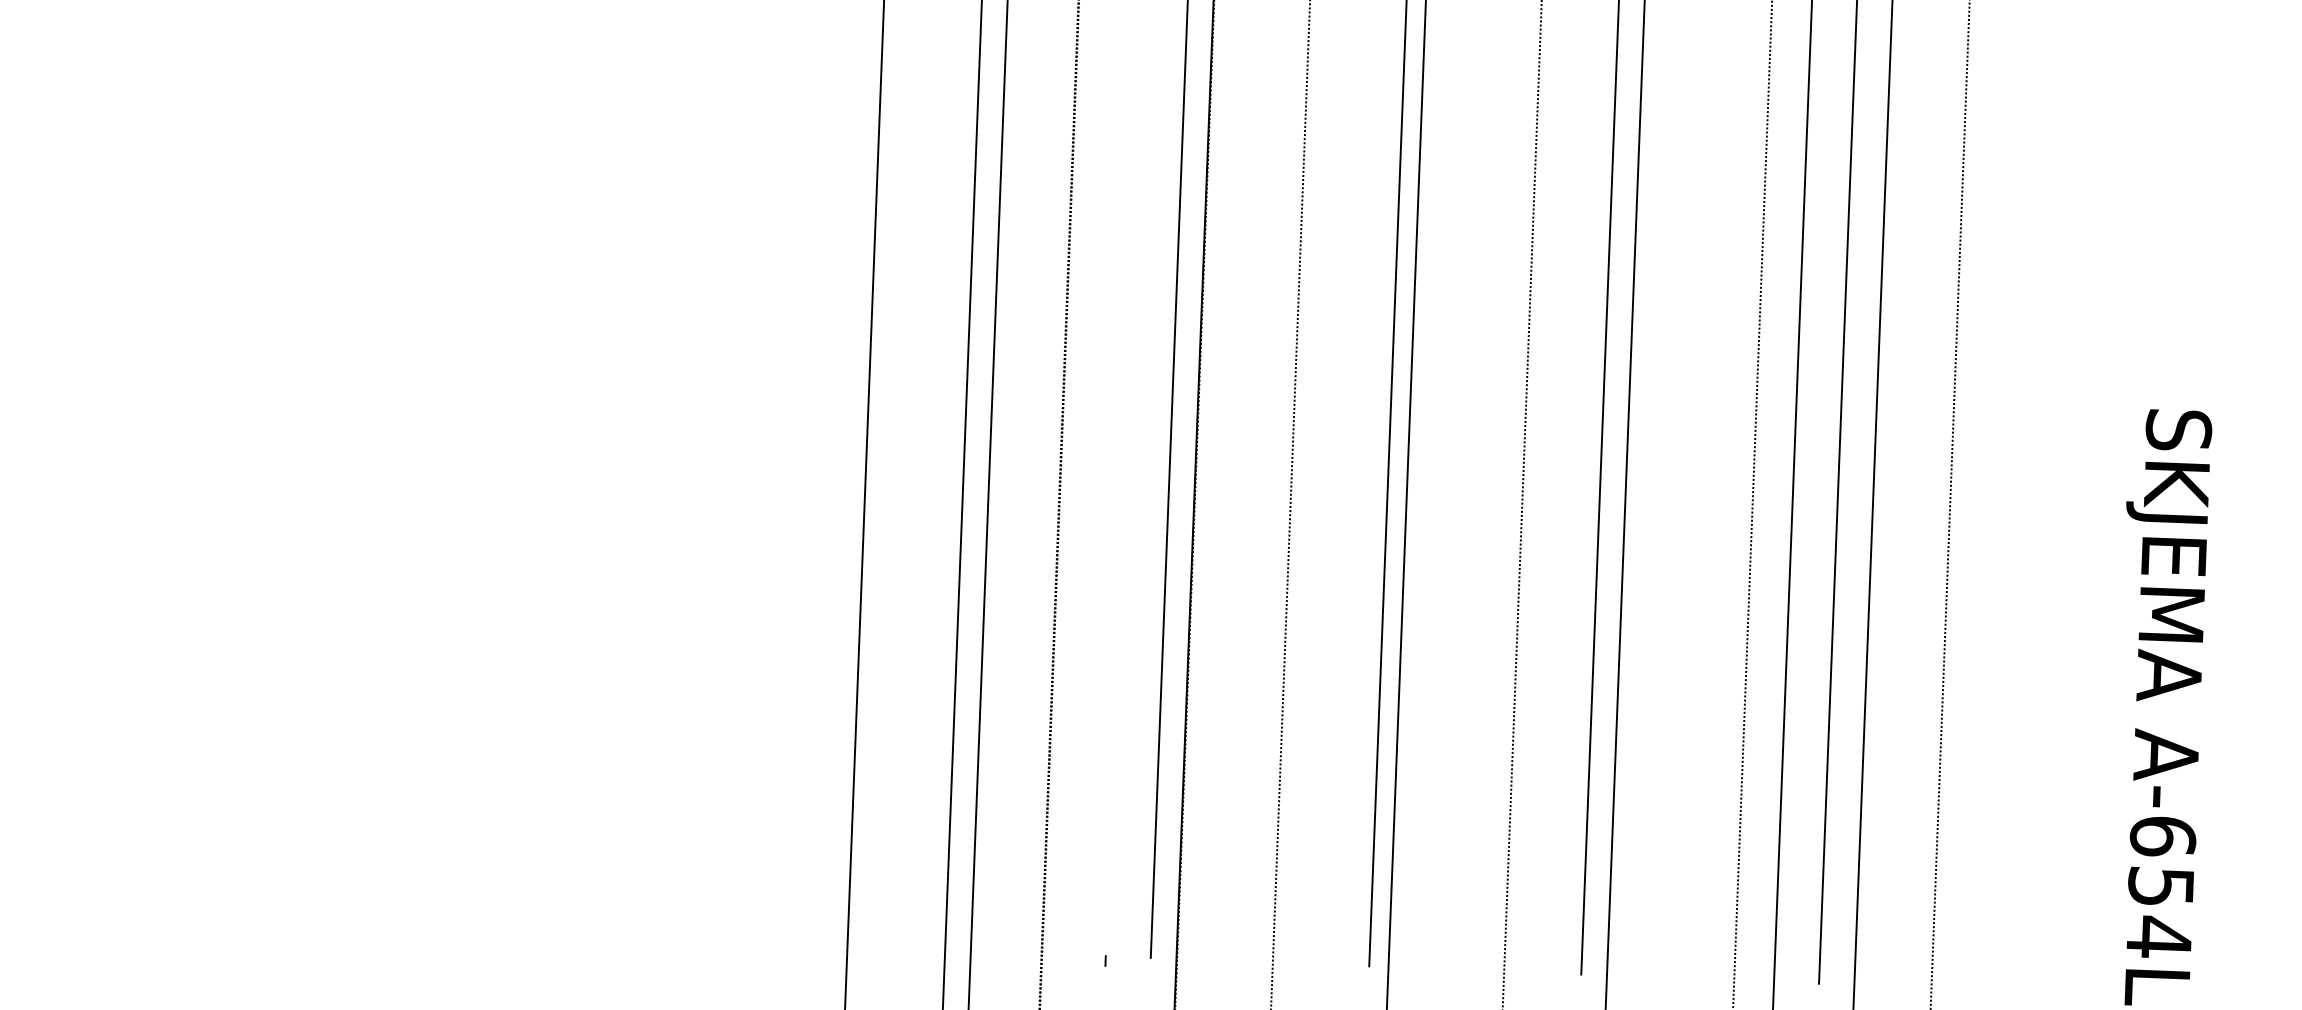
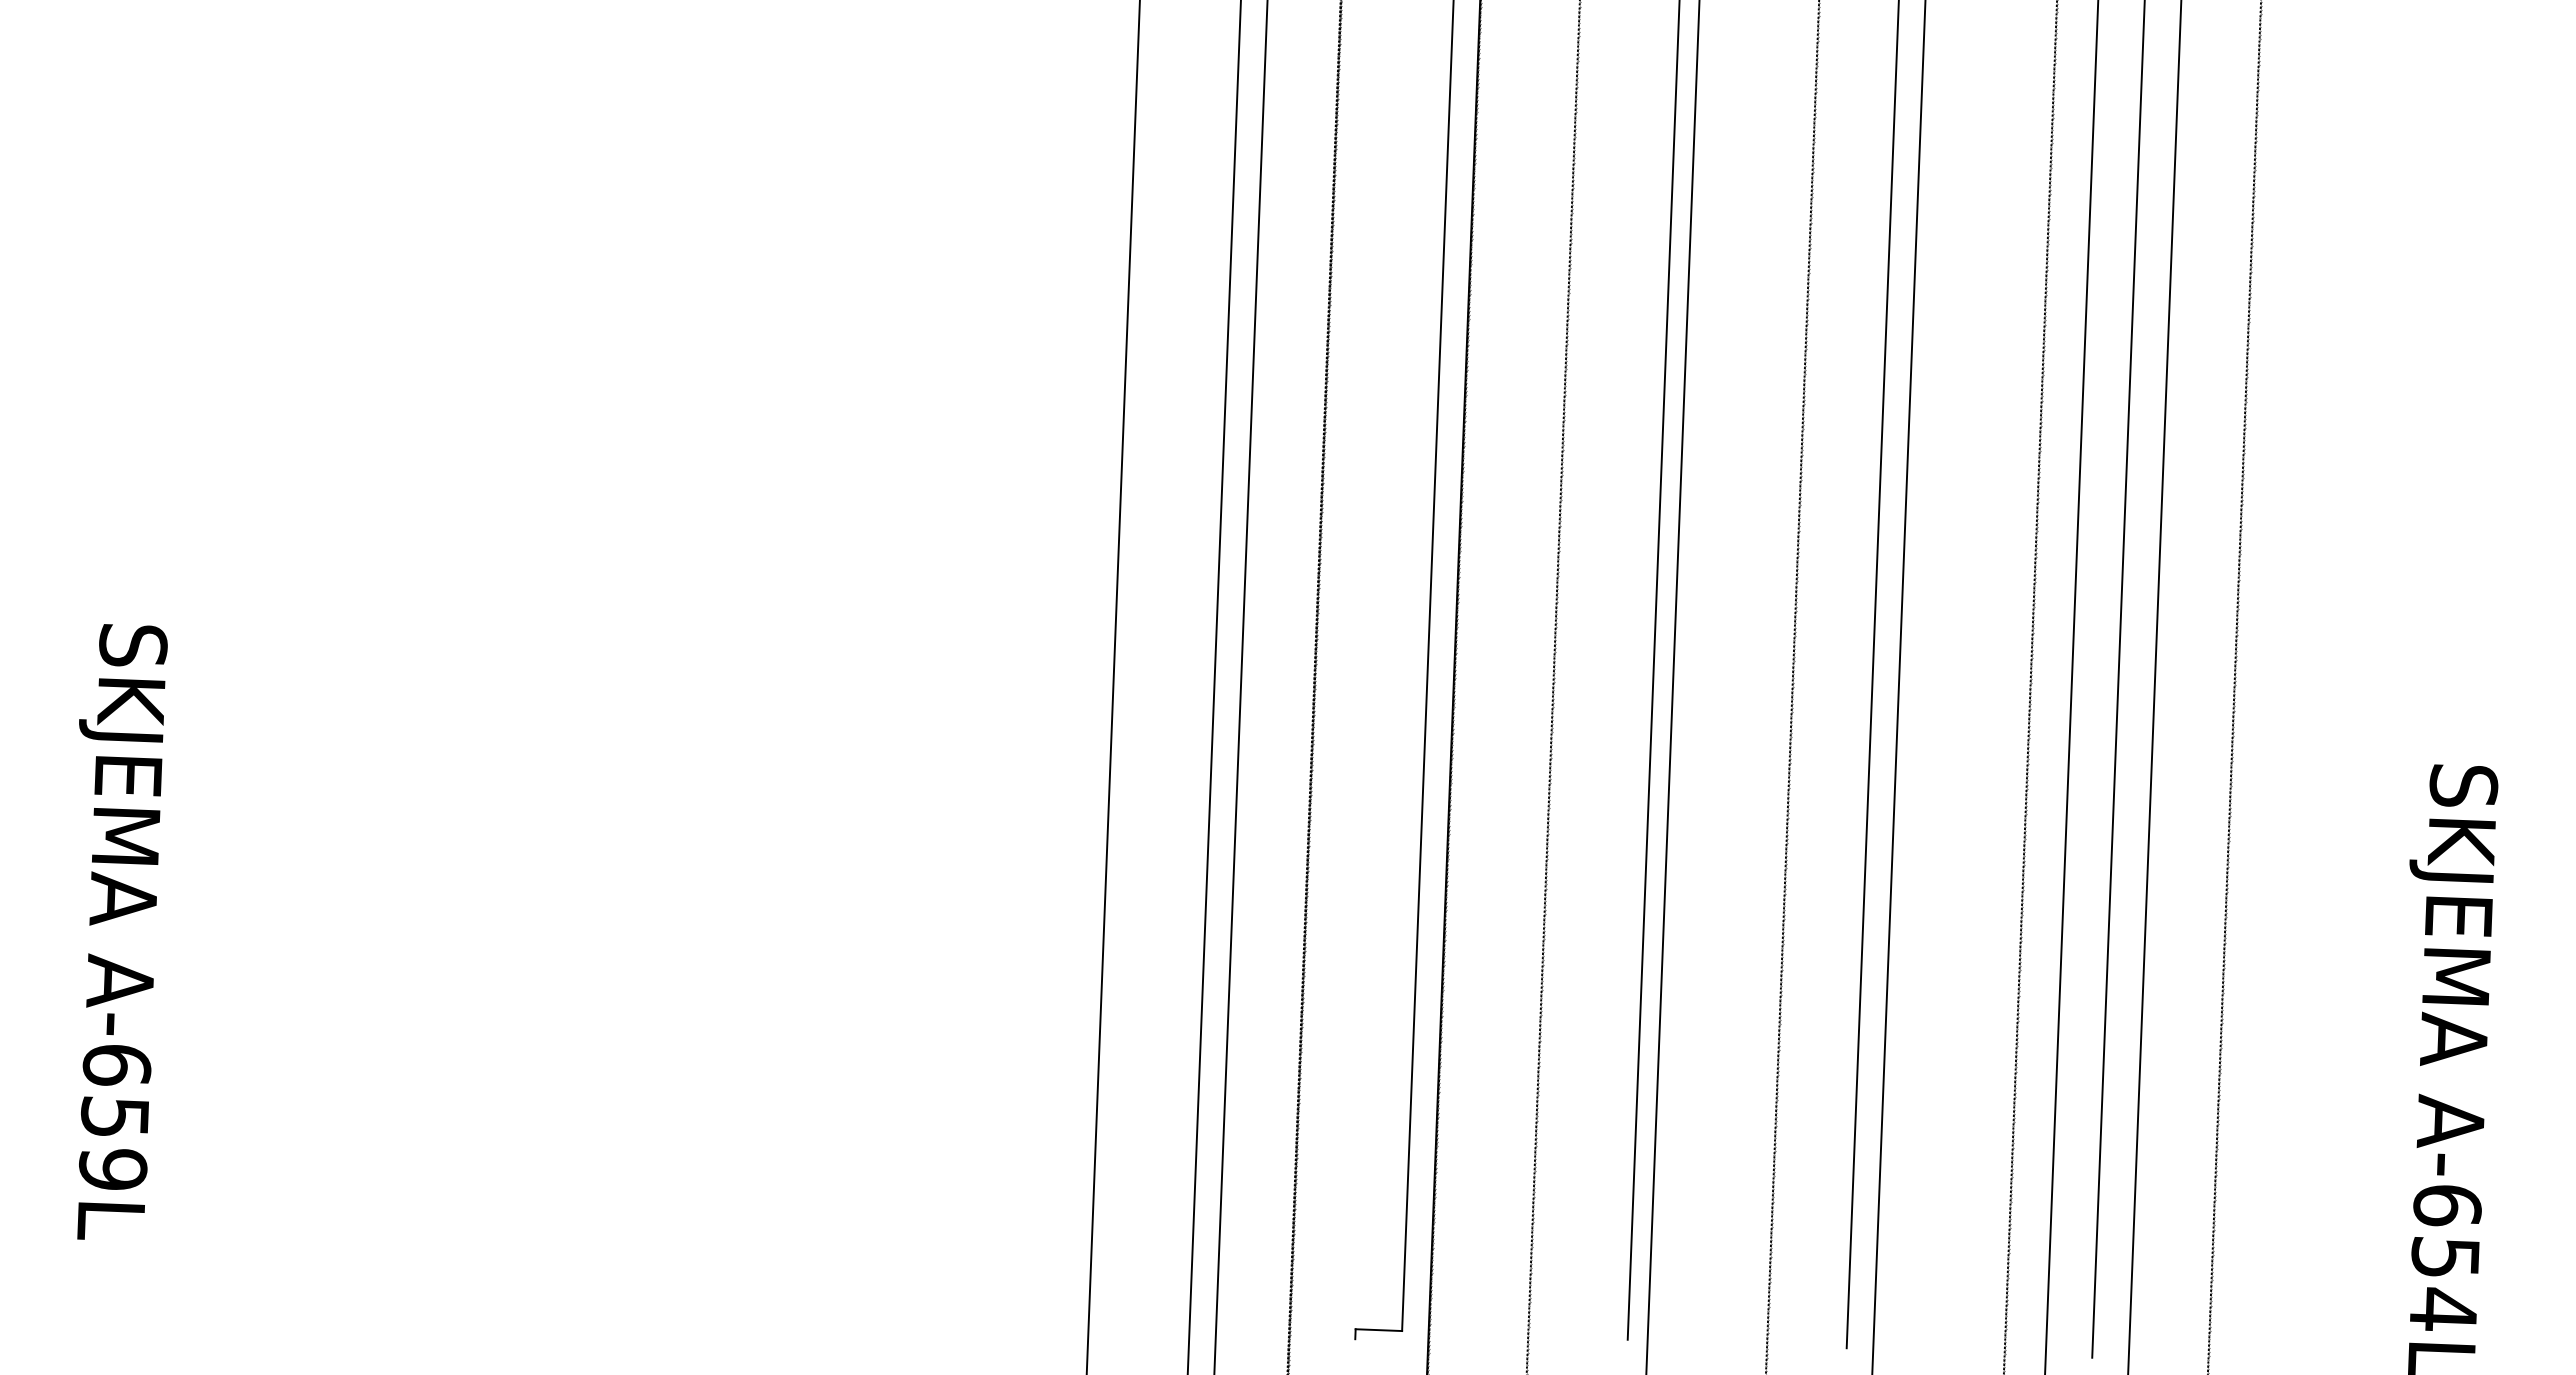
line: (1127, 957) -> (1378, 1330), added

